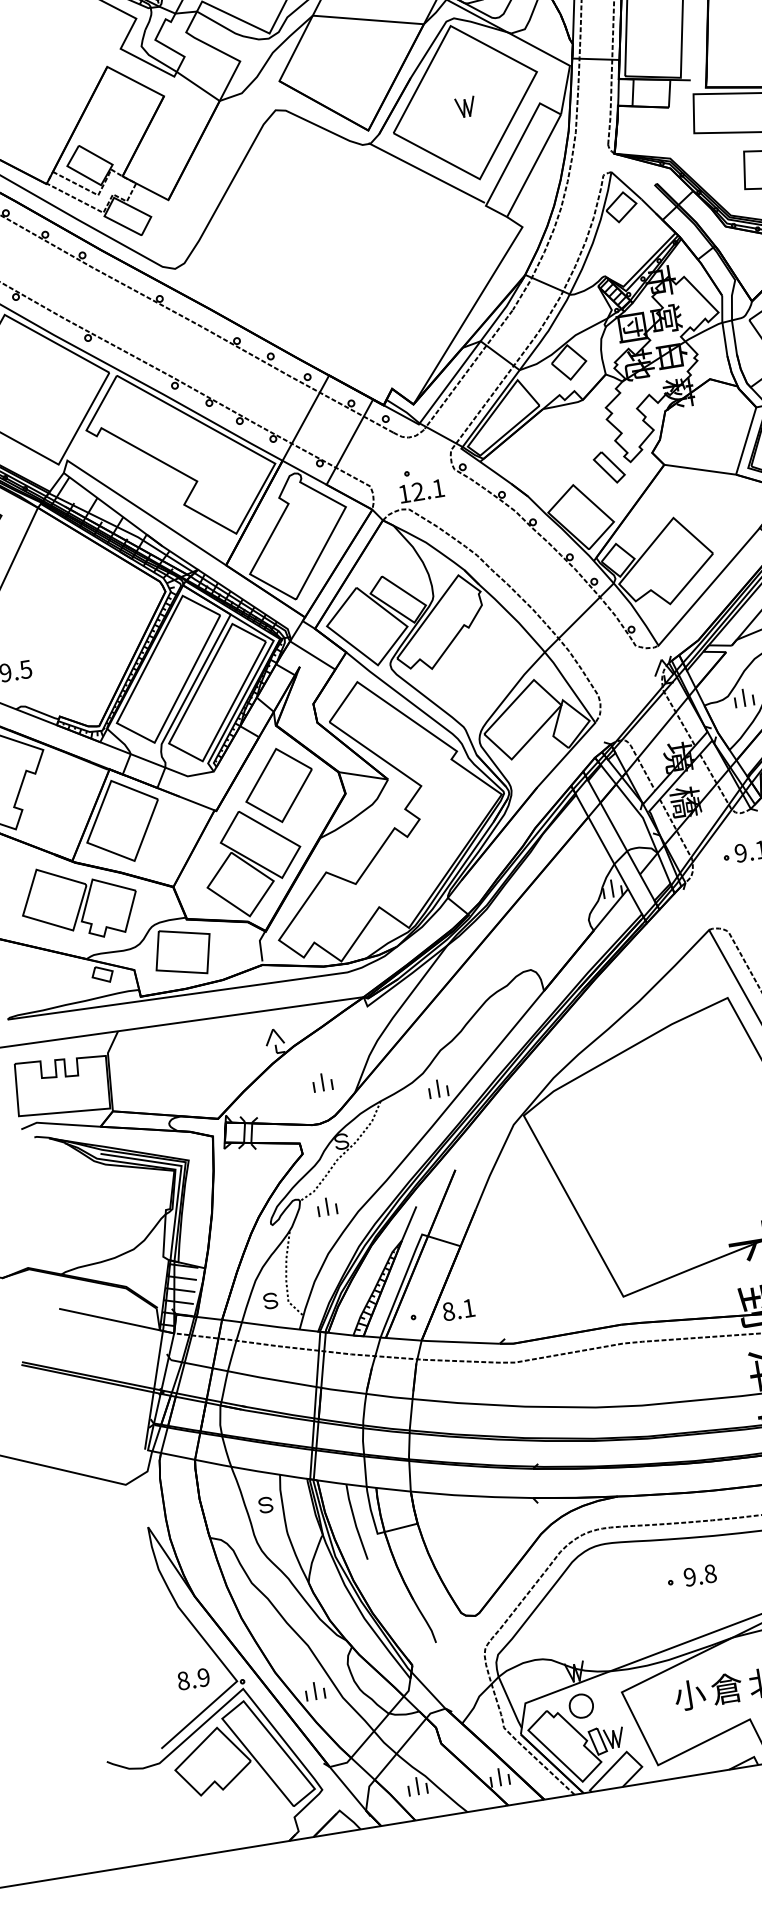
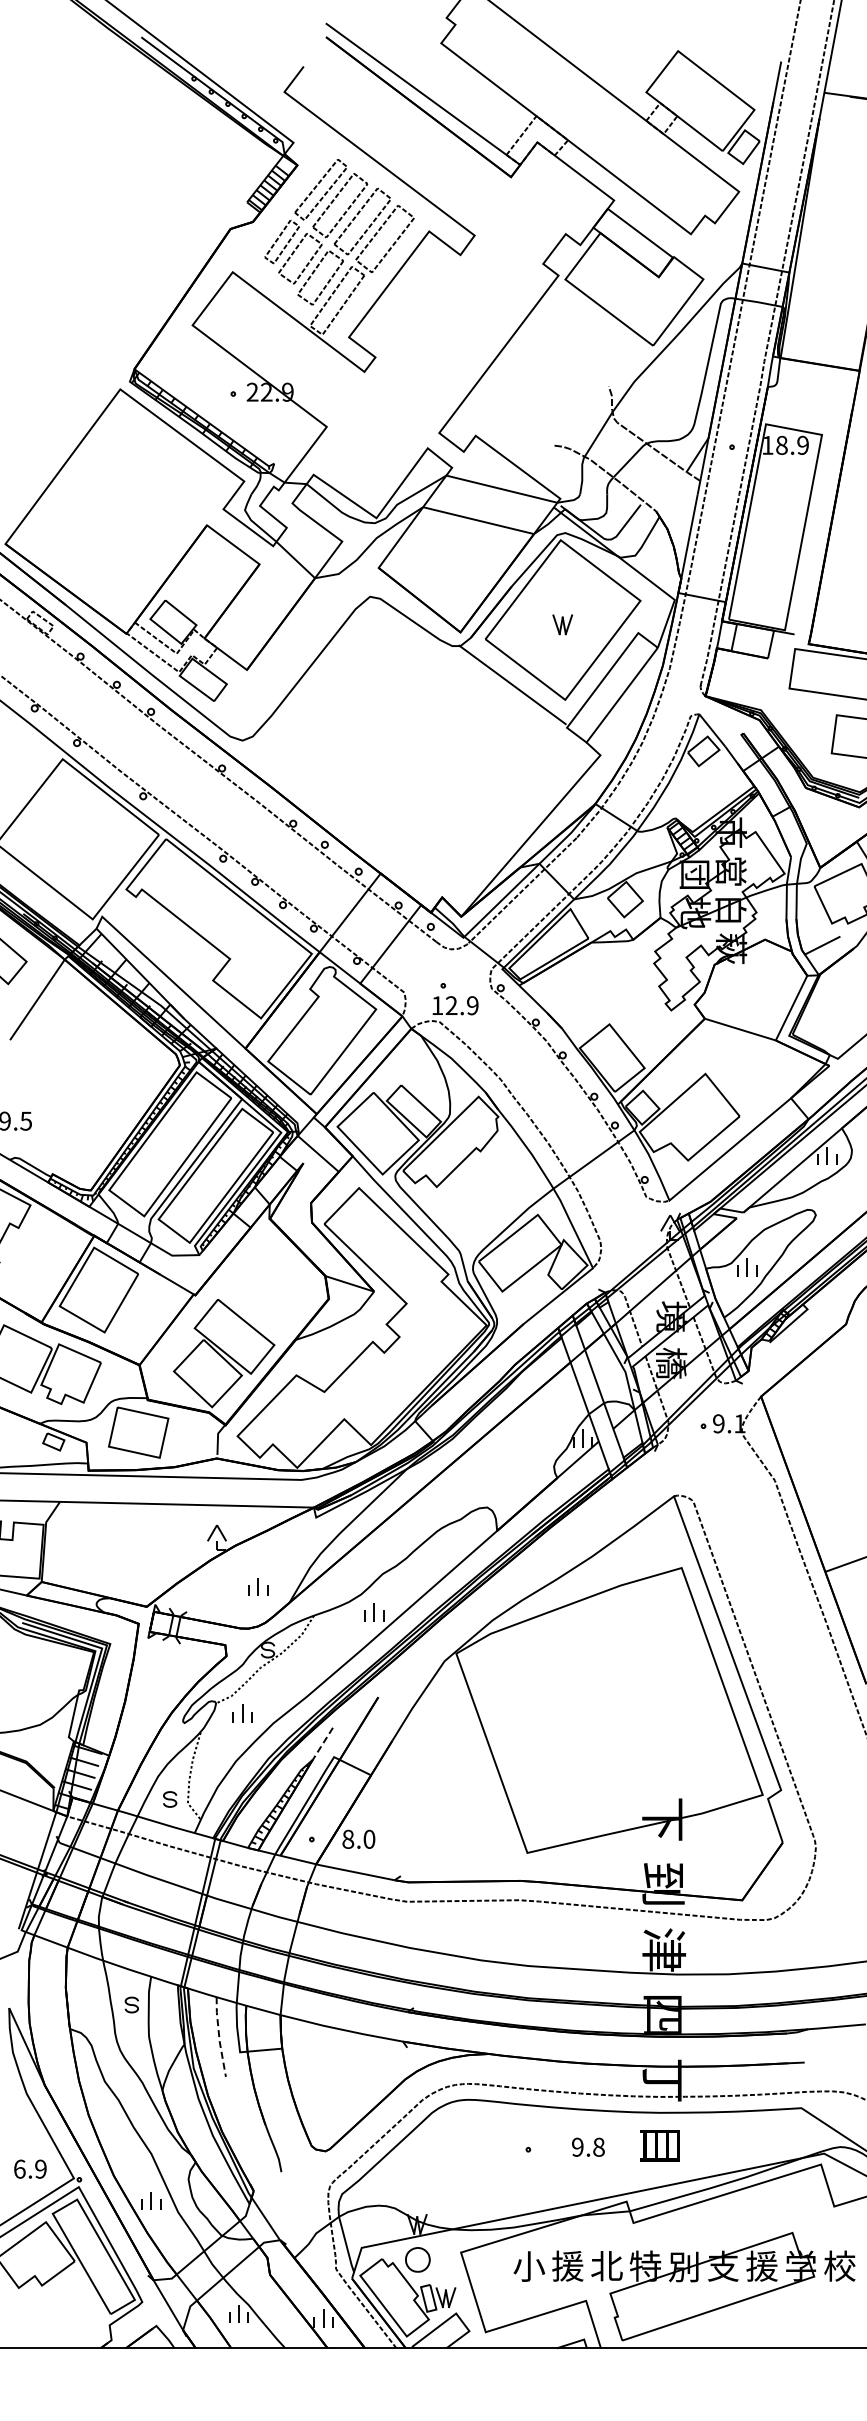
part: (608, 467) -> (648, 1012), removed
text: (438, 488) -> (472, 1005), 12.1 -> 12.9
part: (278, 785) -> (262, 1279), removed
line: (408, 1223) -> (322, 1743), solid -> dashed
text: (468, 1307) -> (369, 1838), 8.1 -> 8.0
line: (355, 1521) -> (219, 2036), solid -> dashed
text: (700, 1574) -> (588, 2146), moved
text: (183, 1680) -> (19, 2168), 8.9 -> 6.9
text: (726, 1688) -> (567, 2265), 倉 -> 援

